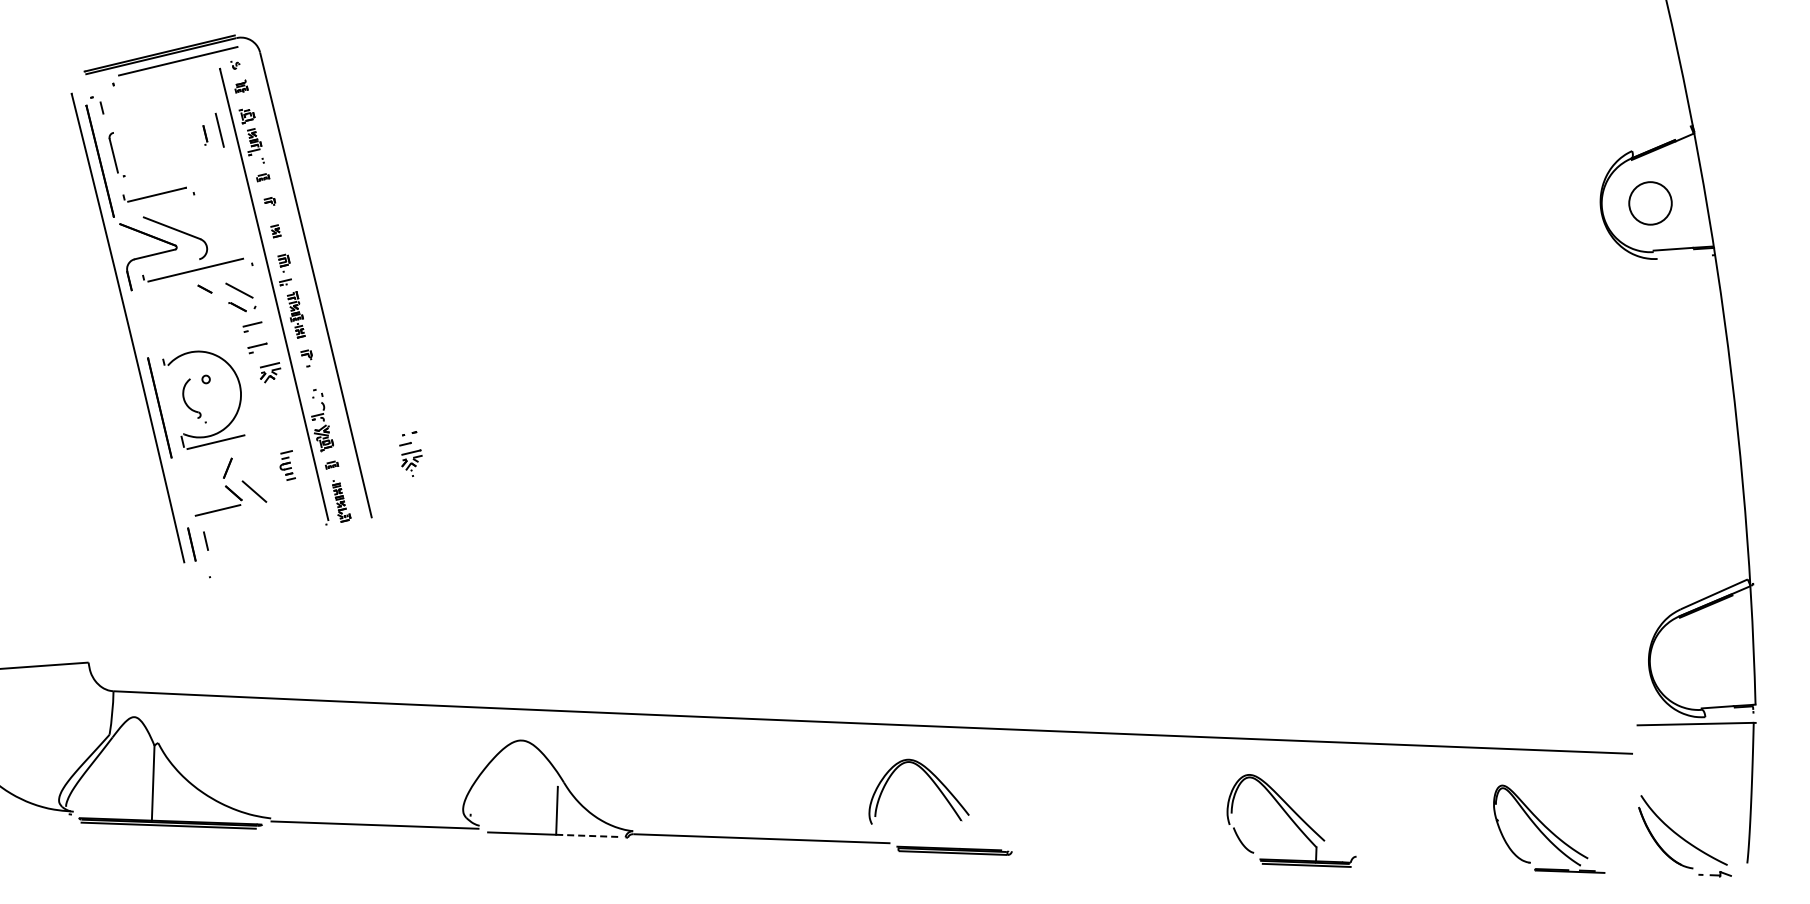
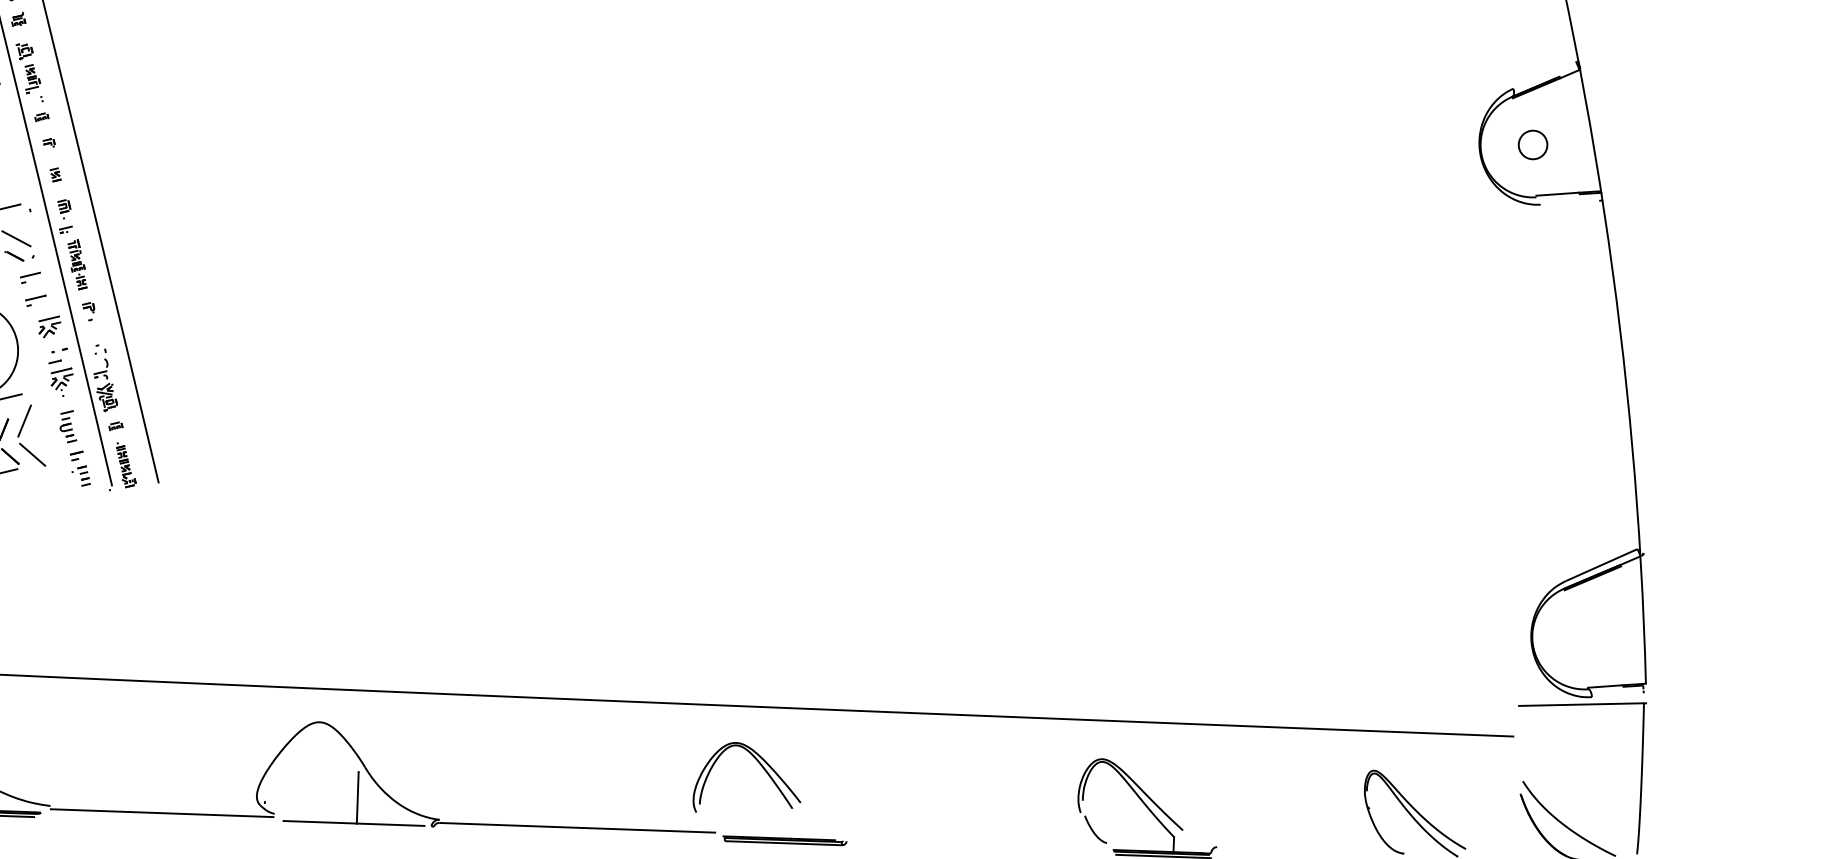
circle: (1650, 203) -> (1533, 145), size x0.62
part: (410, 453) -> (60, 371), moved
line: (246, 459) -> (24, 420), added
part: (298, 504) -> (79, 468), added
line: (588, 835) -> (391, 824), dashed -> solid

